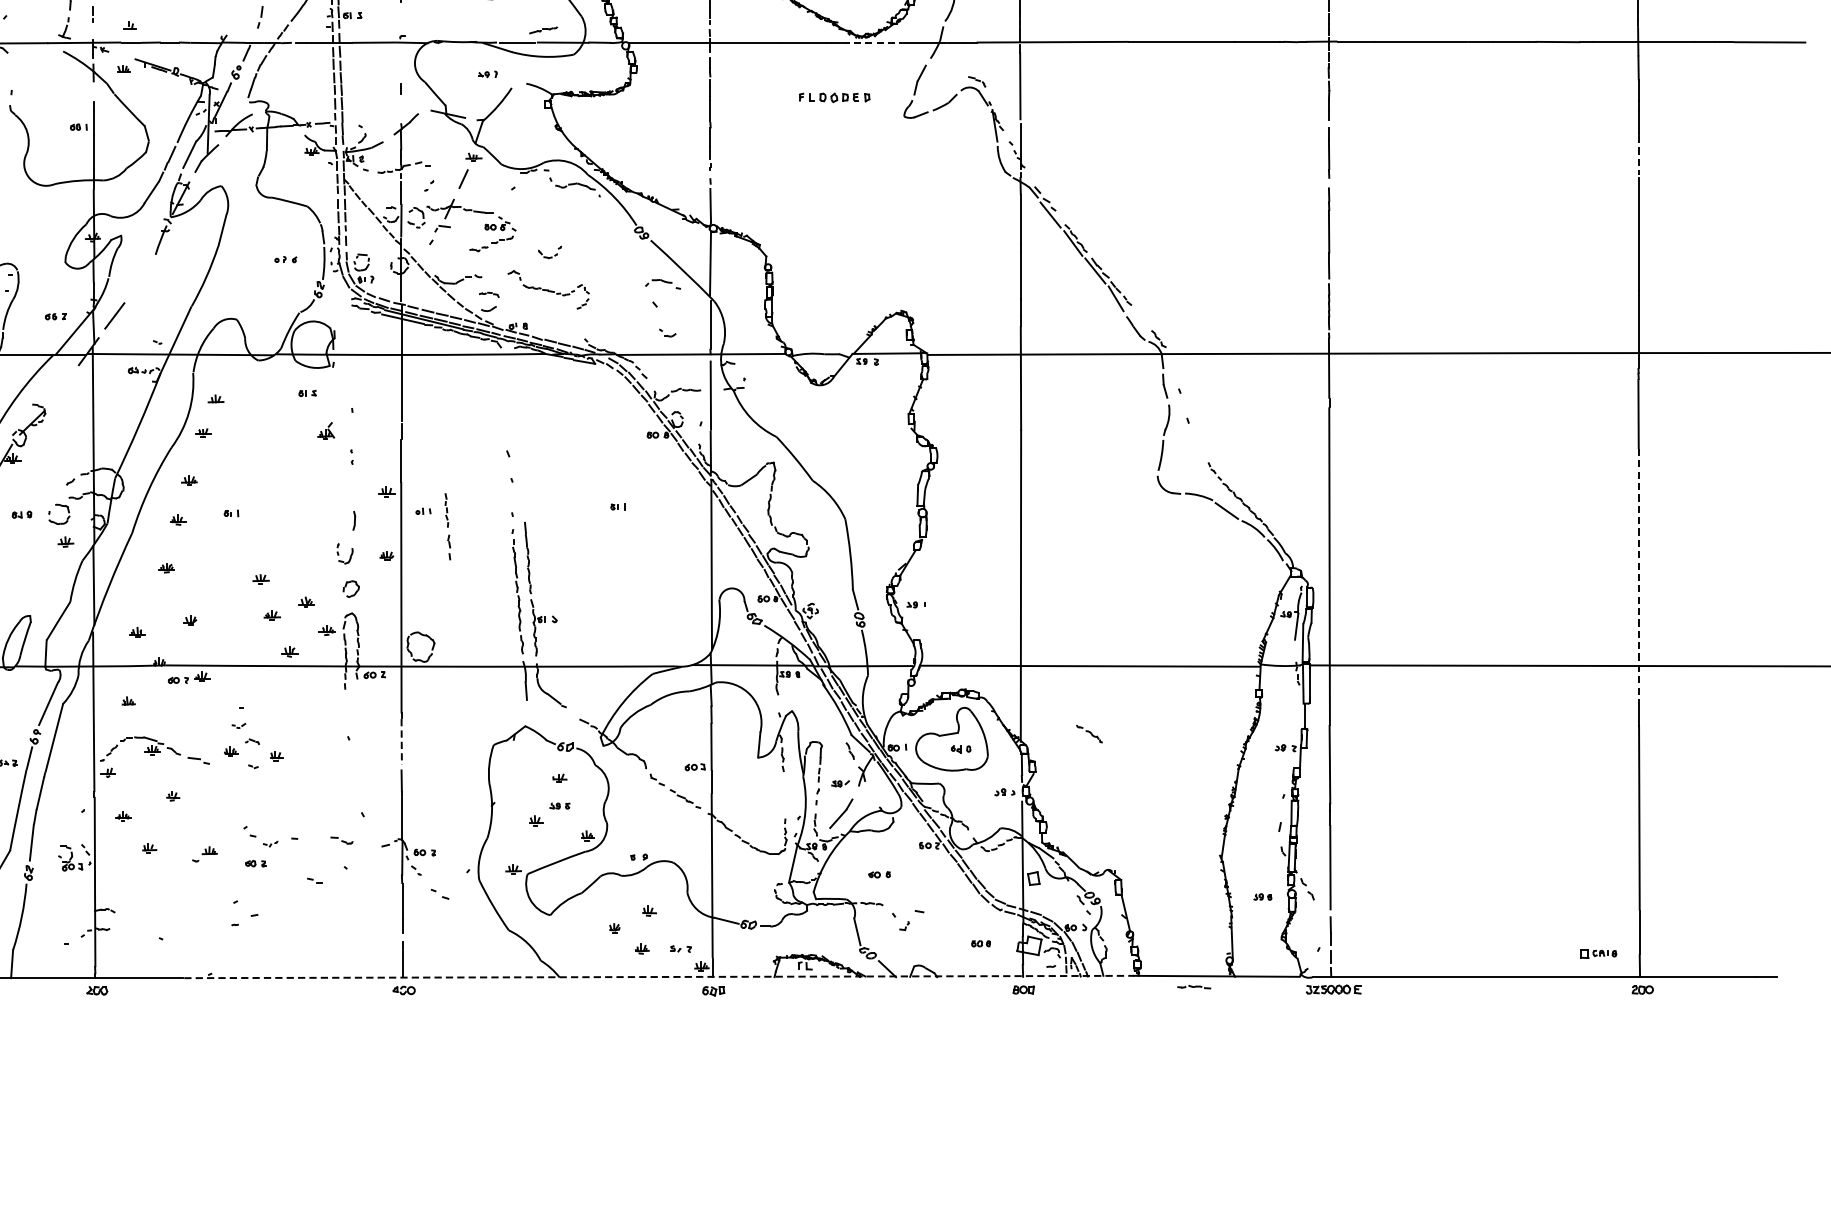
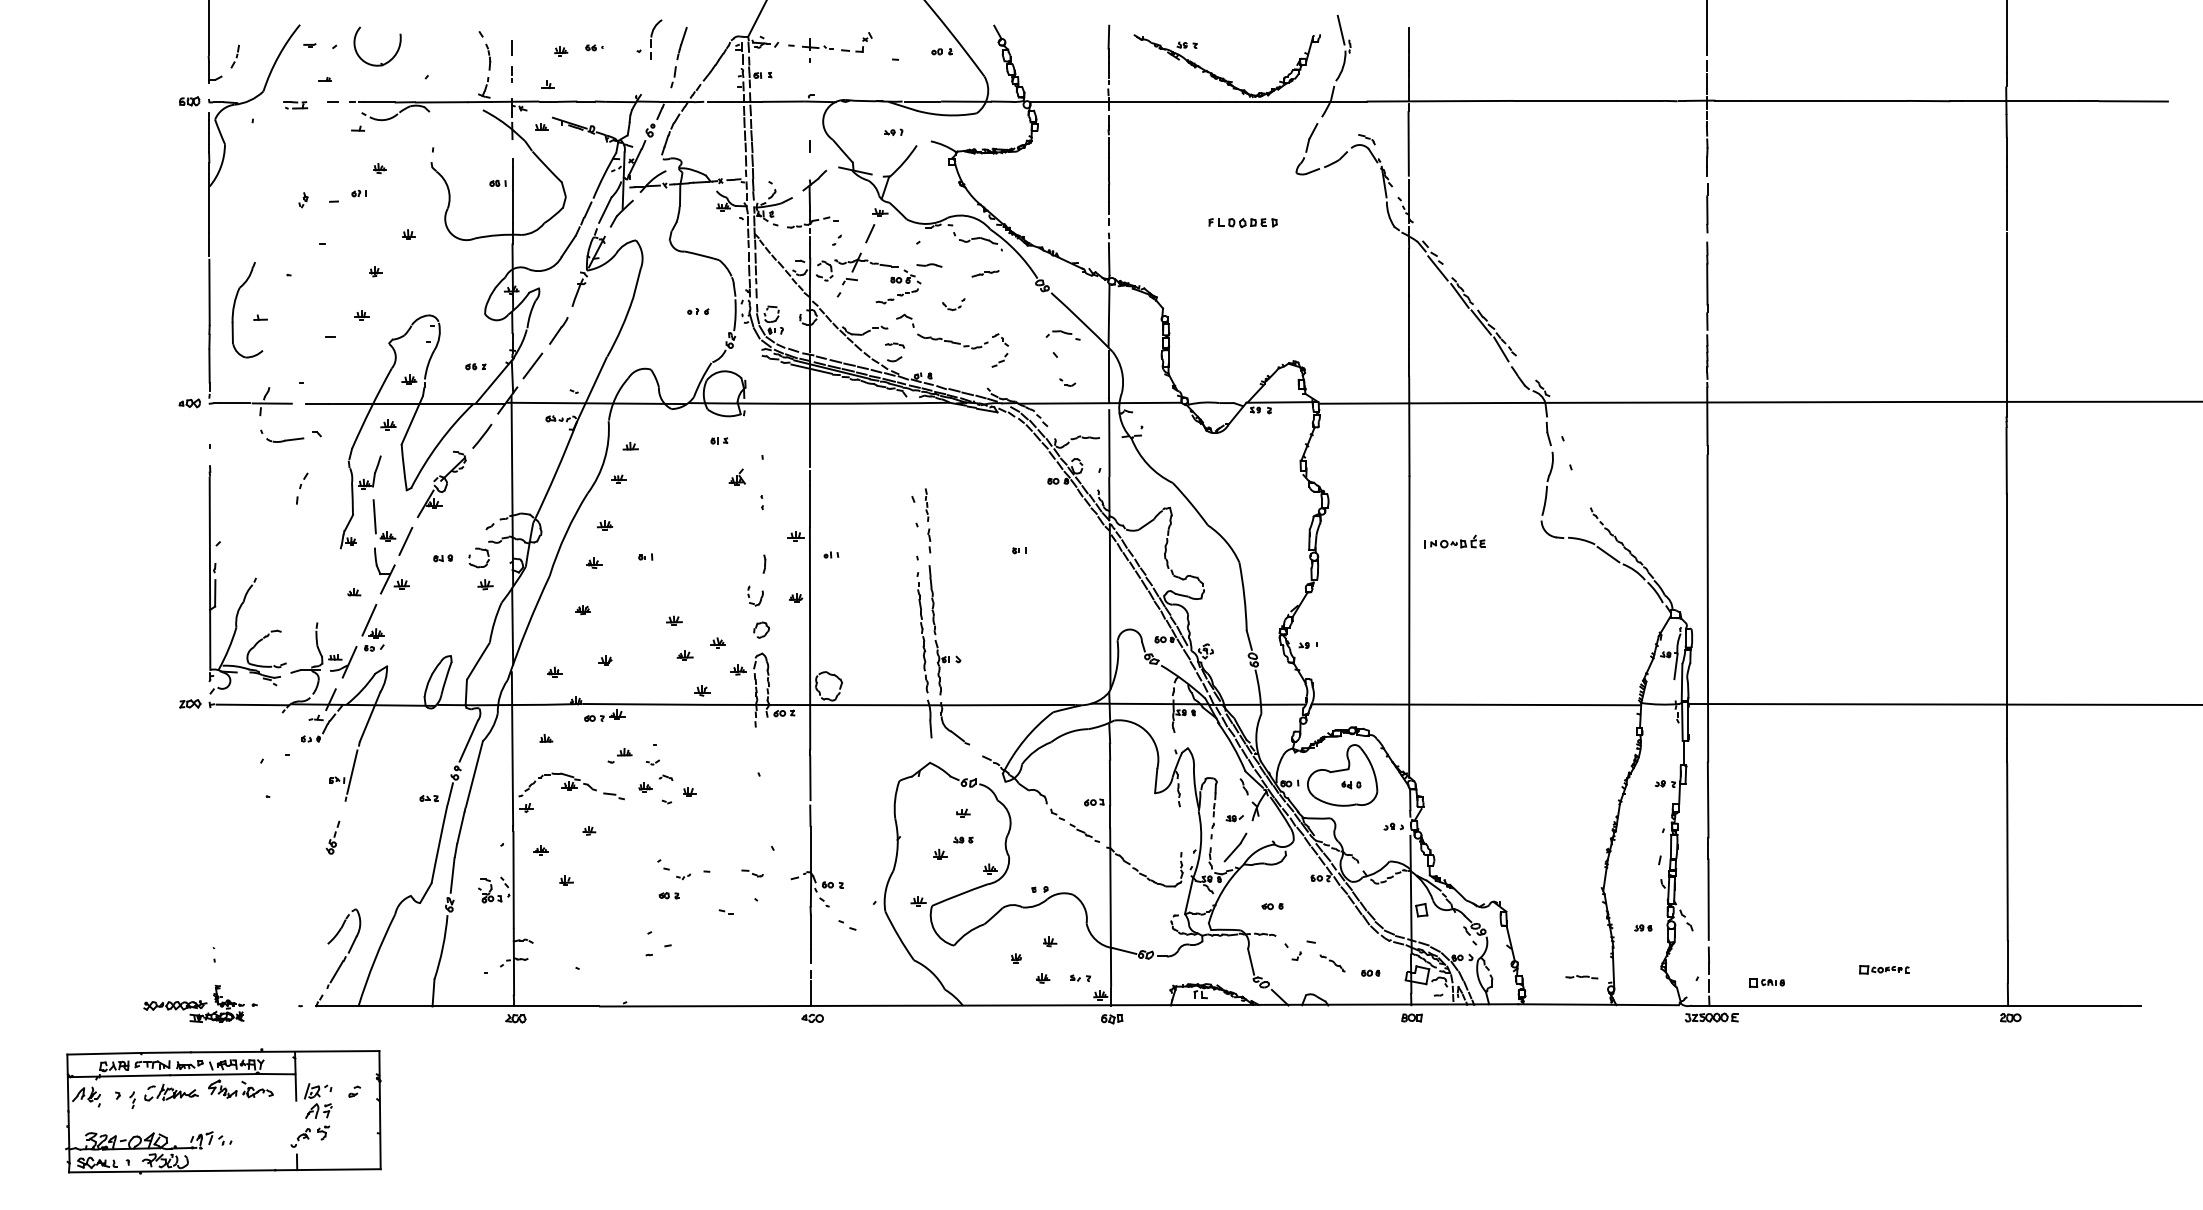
part: (543, 30) -> (985, 273), moved
line: (872, 42) -> (1265, 101), dashed -> solid
part: (834, 97) -> (1242, 222), moved
line: (1638, 155) -> (2006, 210), dashed -> solid
part: (524, 212) -> (929, 265), added
line: (141, 279) -> (558, 330), added
part: (548, 289) -> (952, 340), size x1.43
line: (62, 387) -> (482, 435), added
part: (1067, 497) -> (1454, 541), added
part: (447, 526) -> (927, 520), moved
line: (1638, 574) -> (2006, 616), dashed -> solid
part: (1089, 734) -> (1332, 963), moved
line: (401, 742) -> (810, 778), dashed -> solid
part: (204, 854) -> (619, 755), moved
part: (1512, 939) -> (1884, 969), added
part: (1598, 953) -> (1766, 982), moved
line: (659, 977) -> (1059, 1005), dashed -> solid
part: (1193, 987) -> (1581, 977), moved

